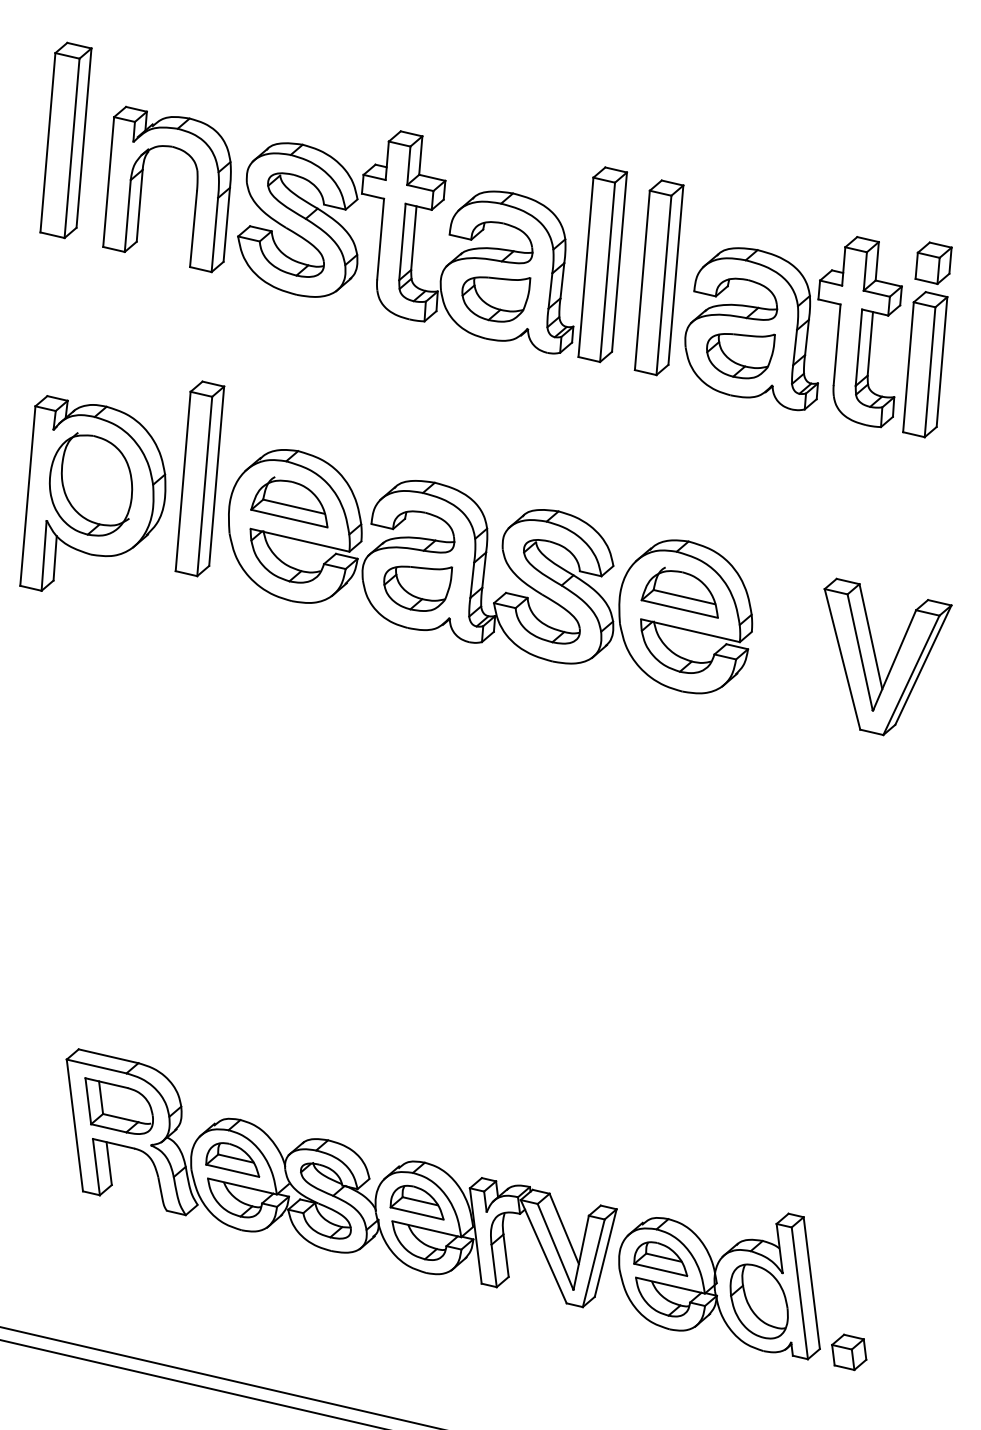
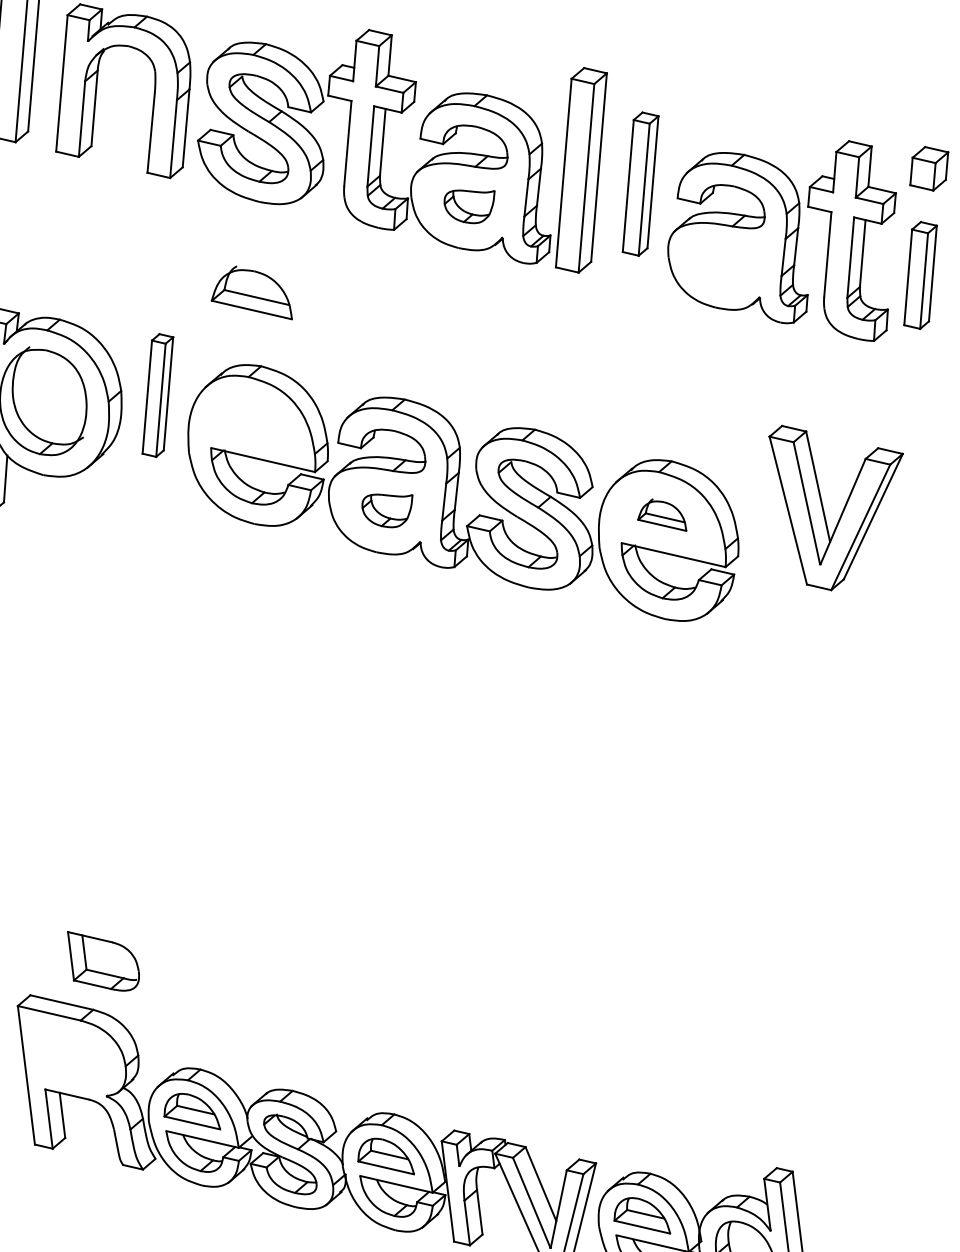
part: (658, 277) -> (640, 183), size x0.7
part: (496, 299) -> (469, 206), size x0.7
part: (740, 356) -> (726, 266), removed
part: (925, 364) -> (920, 275), size x0.7
part: (199, 478) -> (157, 395), size x0.6
part: (289, 502) -> (252, 293), moved
part: (418, 588) -> (387, 510), size x0.7
part: (679, 592) -> (662, 514), size x0.6
part: (894, 657) -> (842, 508), moved
part: (118, 1105) -> (102, 960), moved

